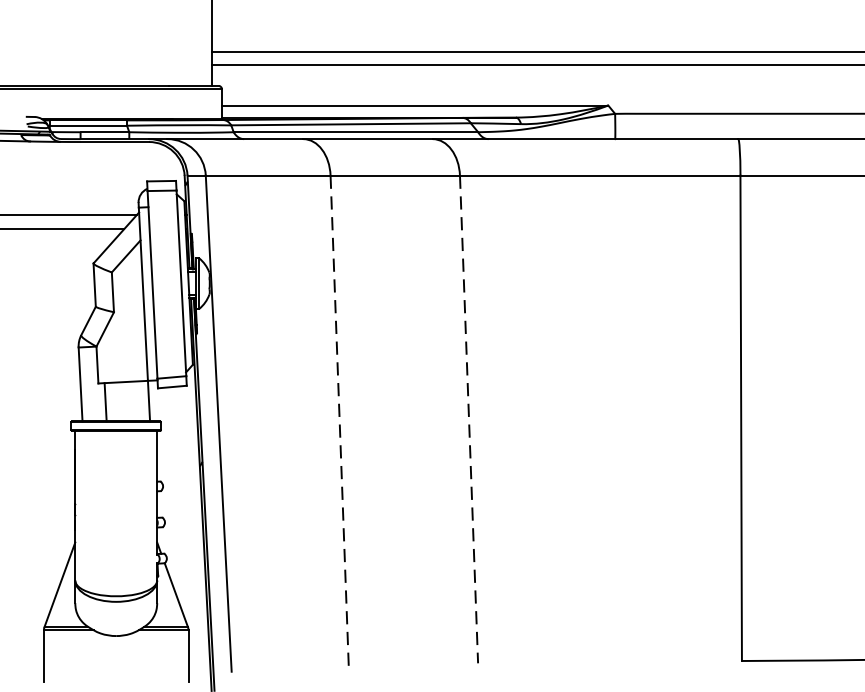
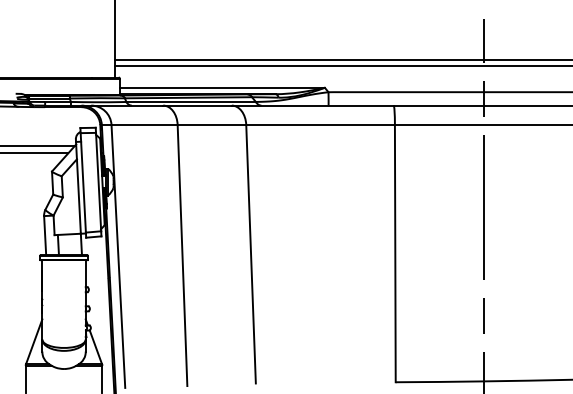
line: (469, 419) -> (251, 254), dashed -> solid
line: (339, 421) -> (182, 255), dashed -> solid

